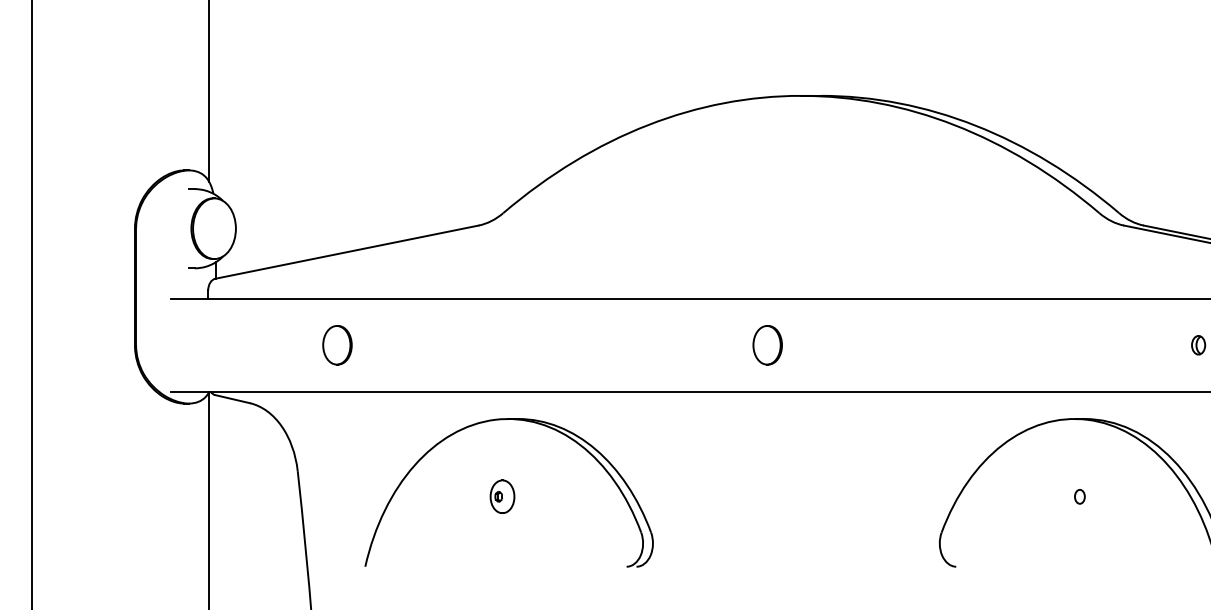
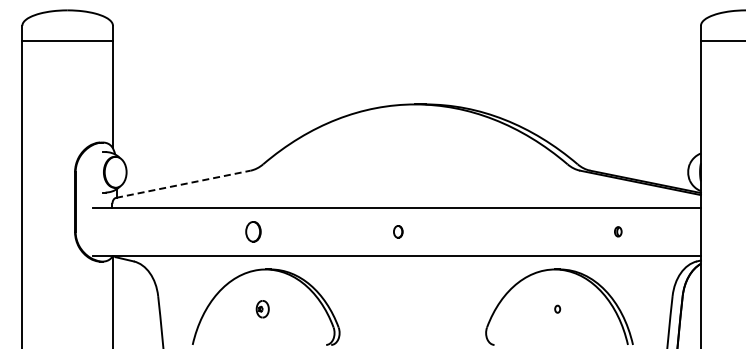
line: (347, 252) -> (183, 184), solid -> dashed
part: (337, 344) -> (253, 231), moved
part: (768, 344) -> (398, 231), size x0.6

